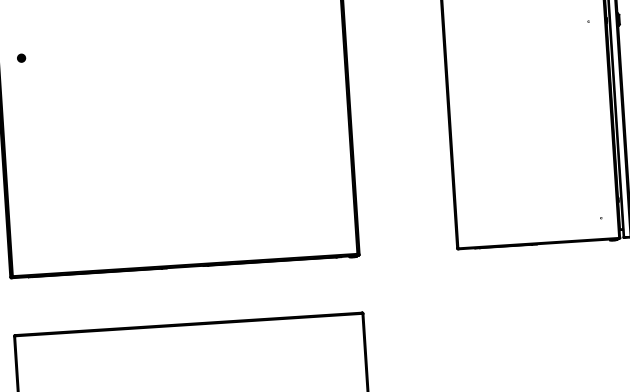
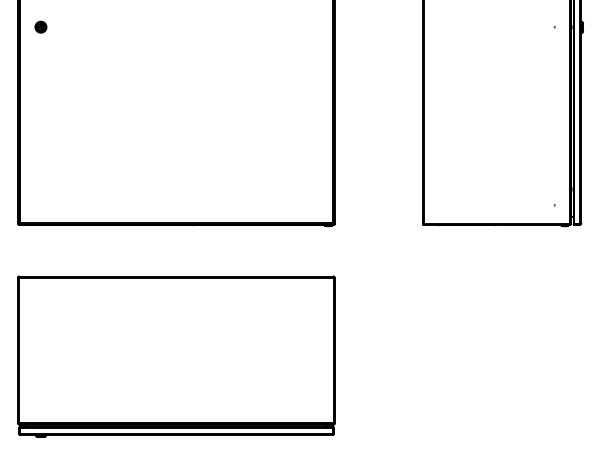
part: (20, 57) -> (40, 26), size x1.67

